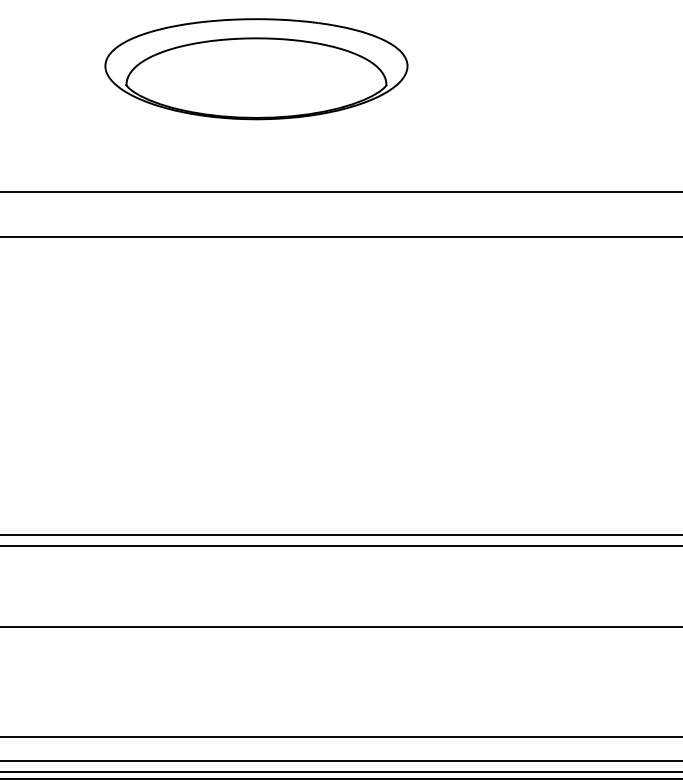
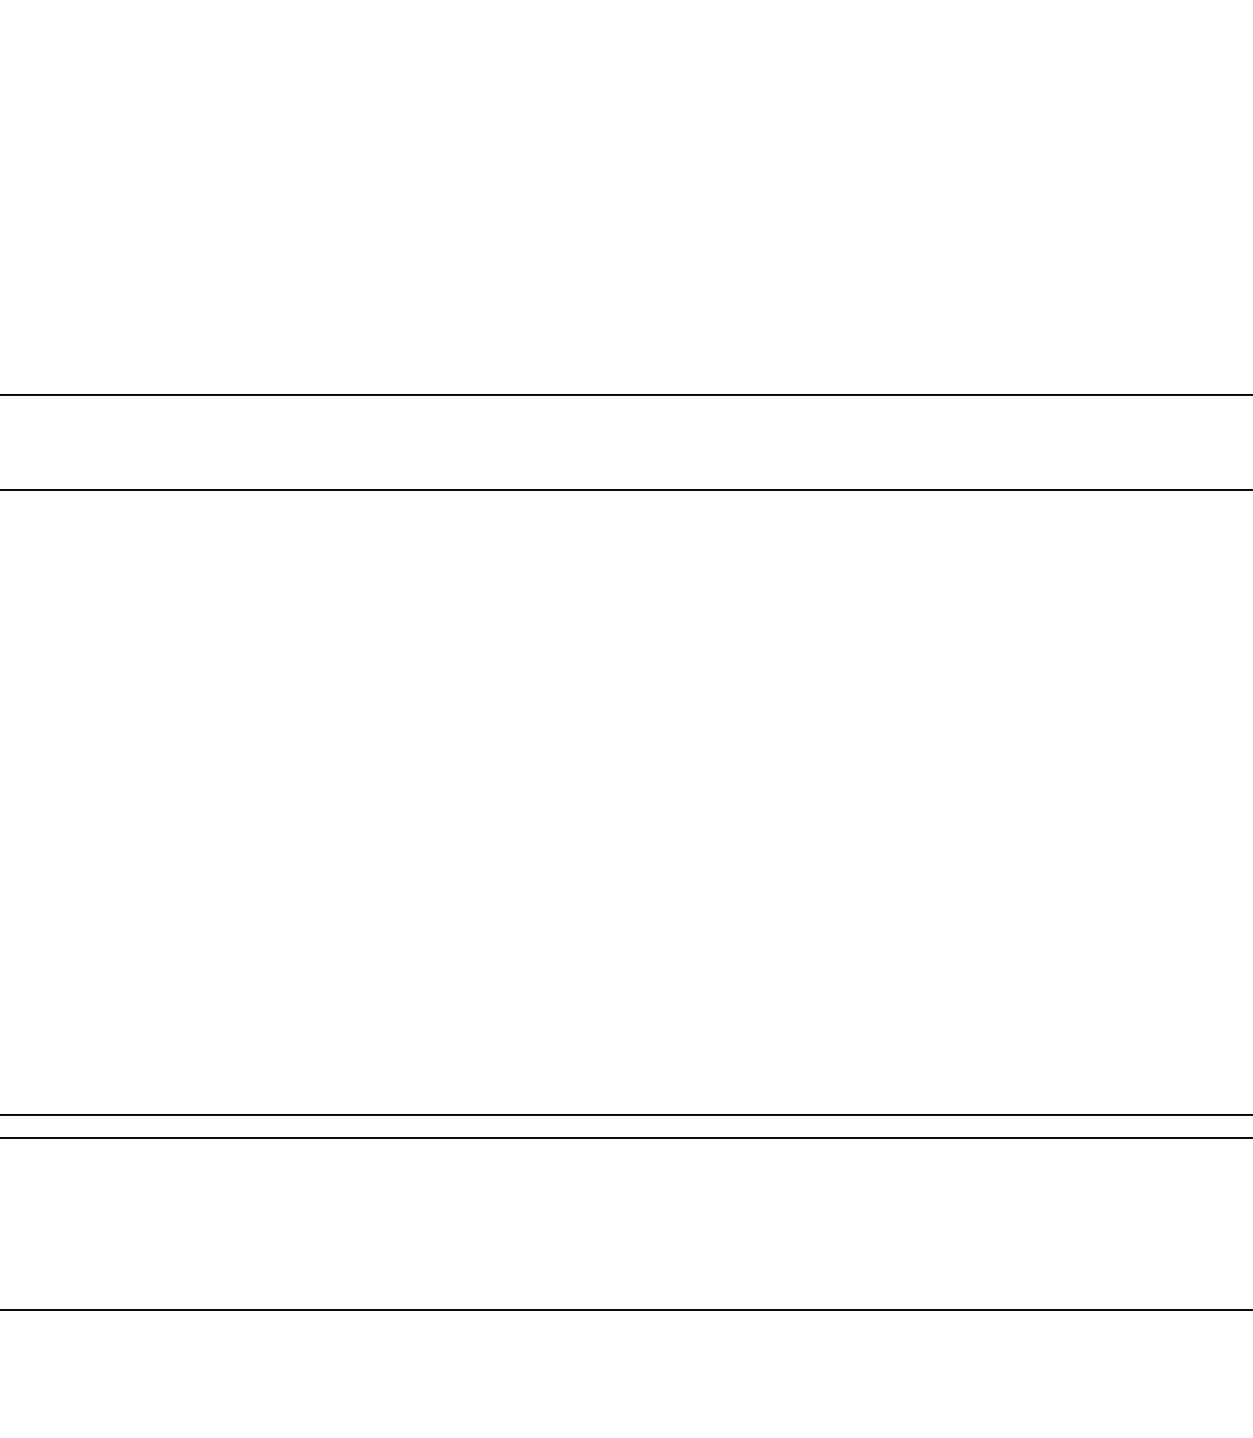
part: (256, 69) -> (422, 137), removed

